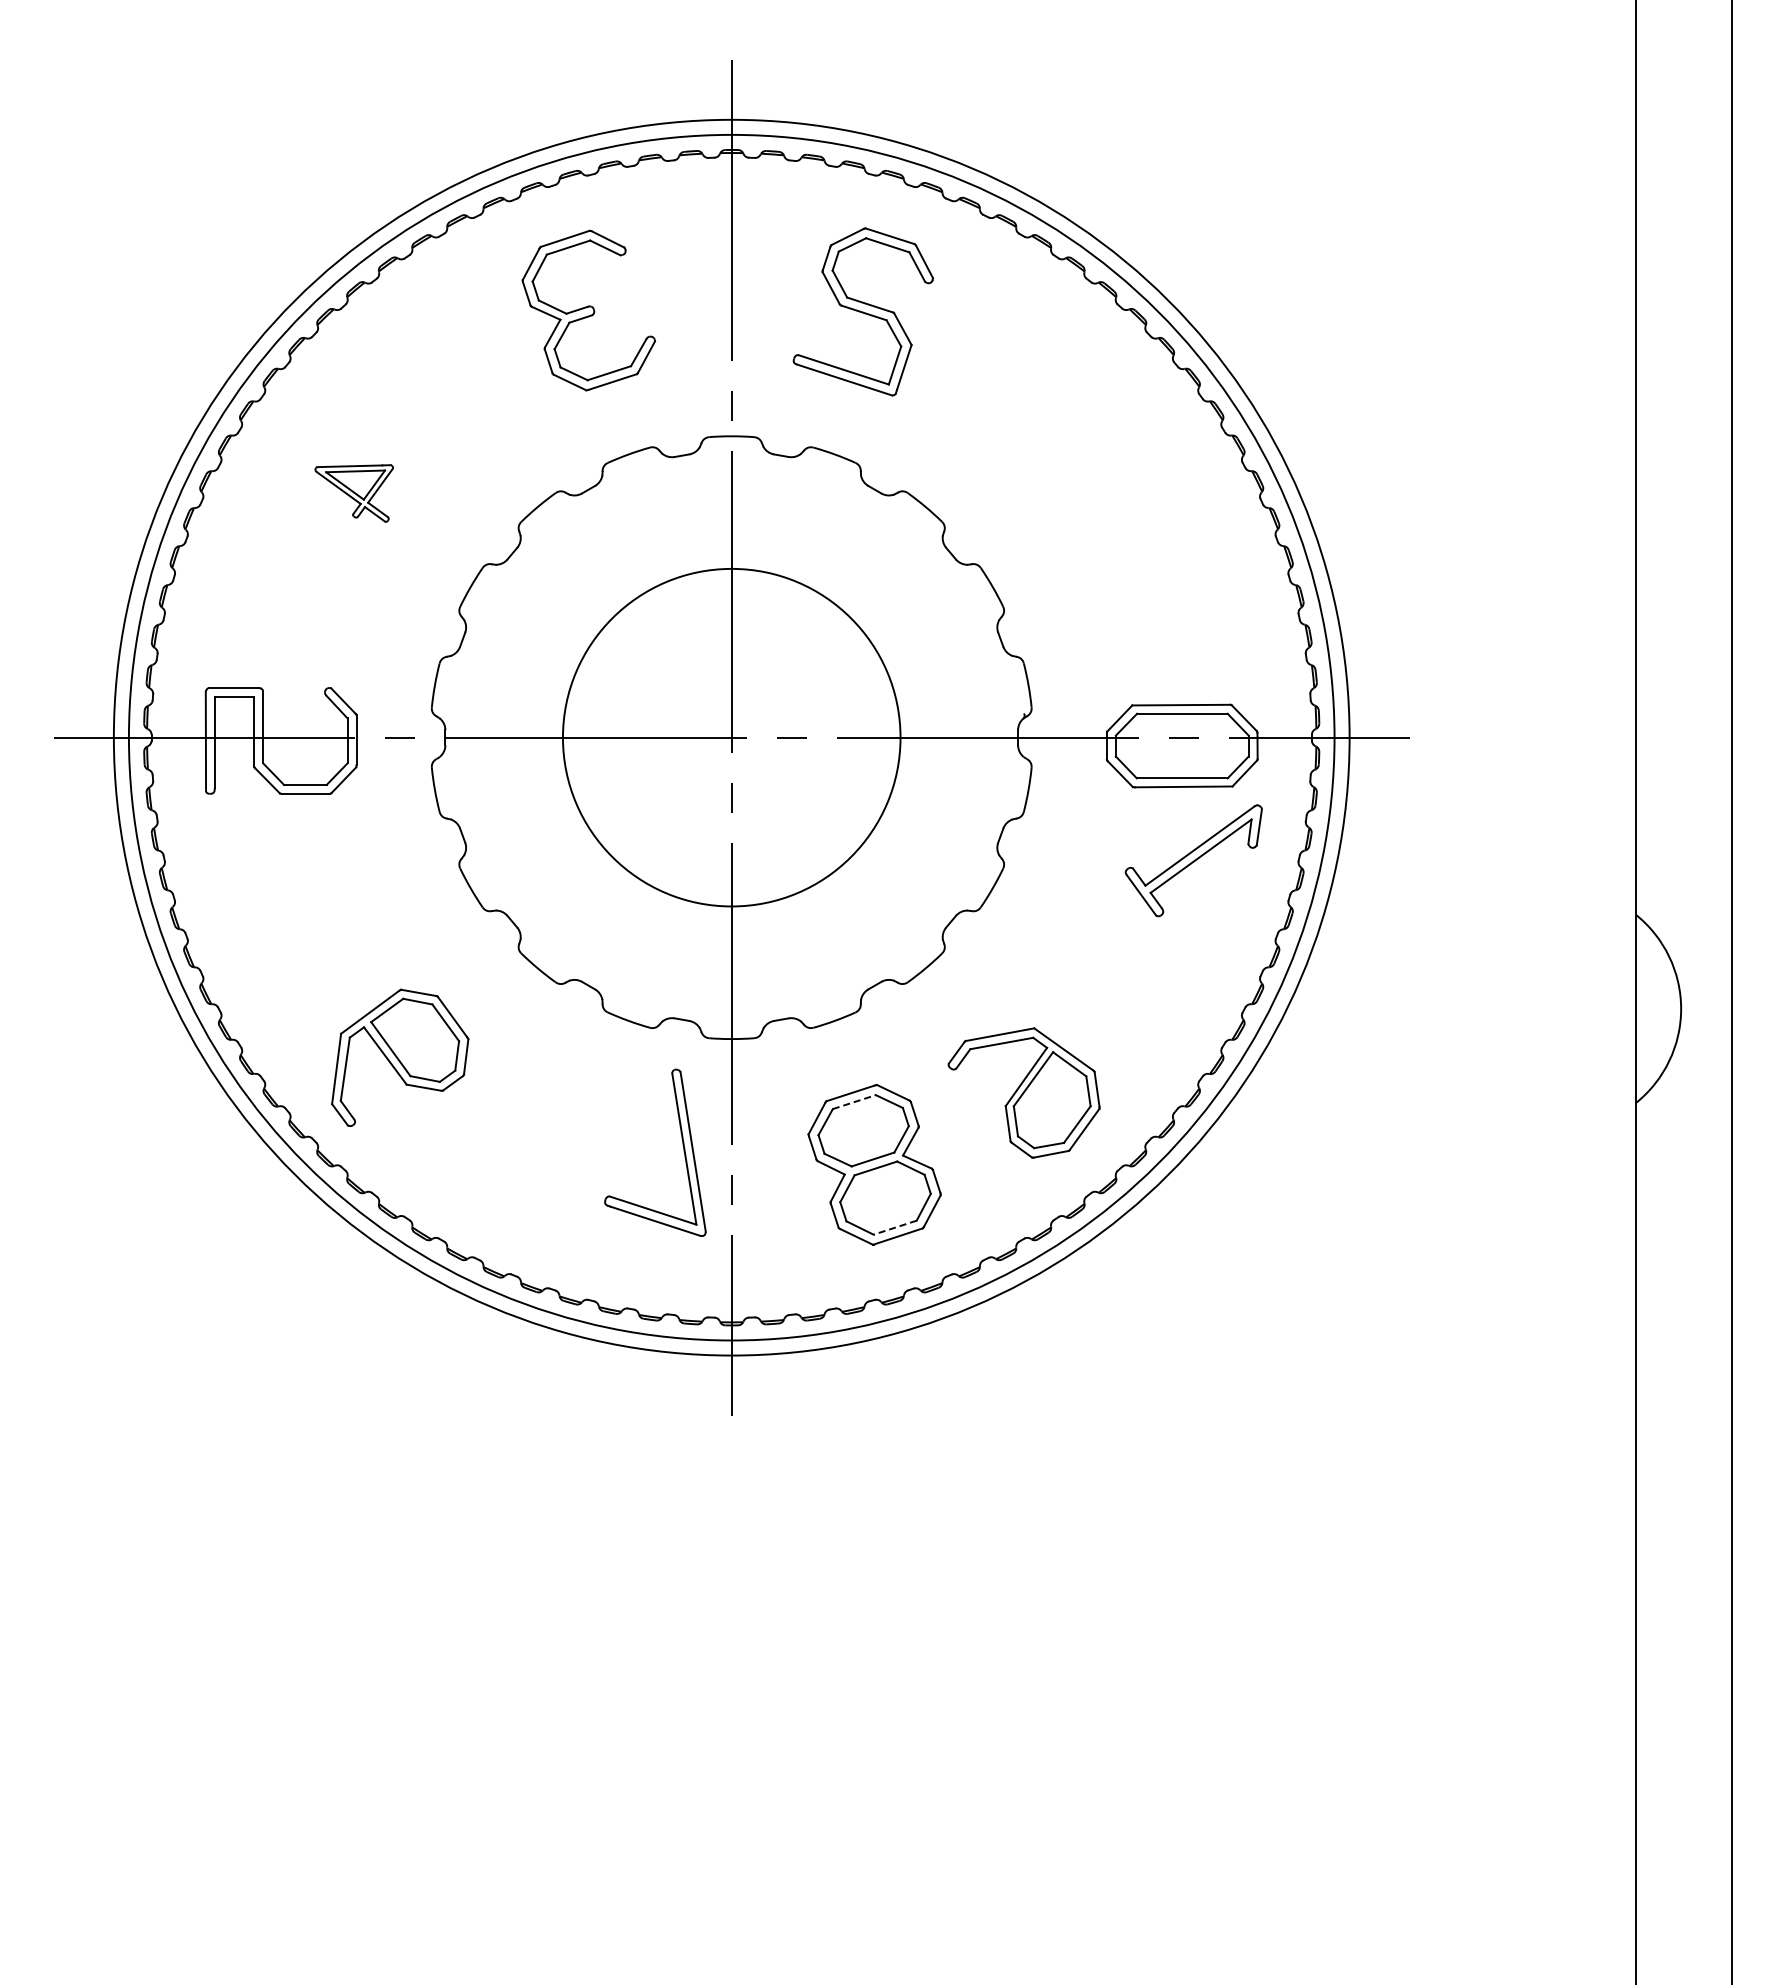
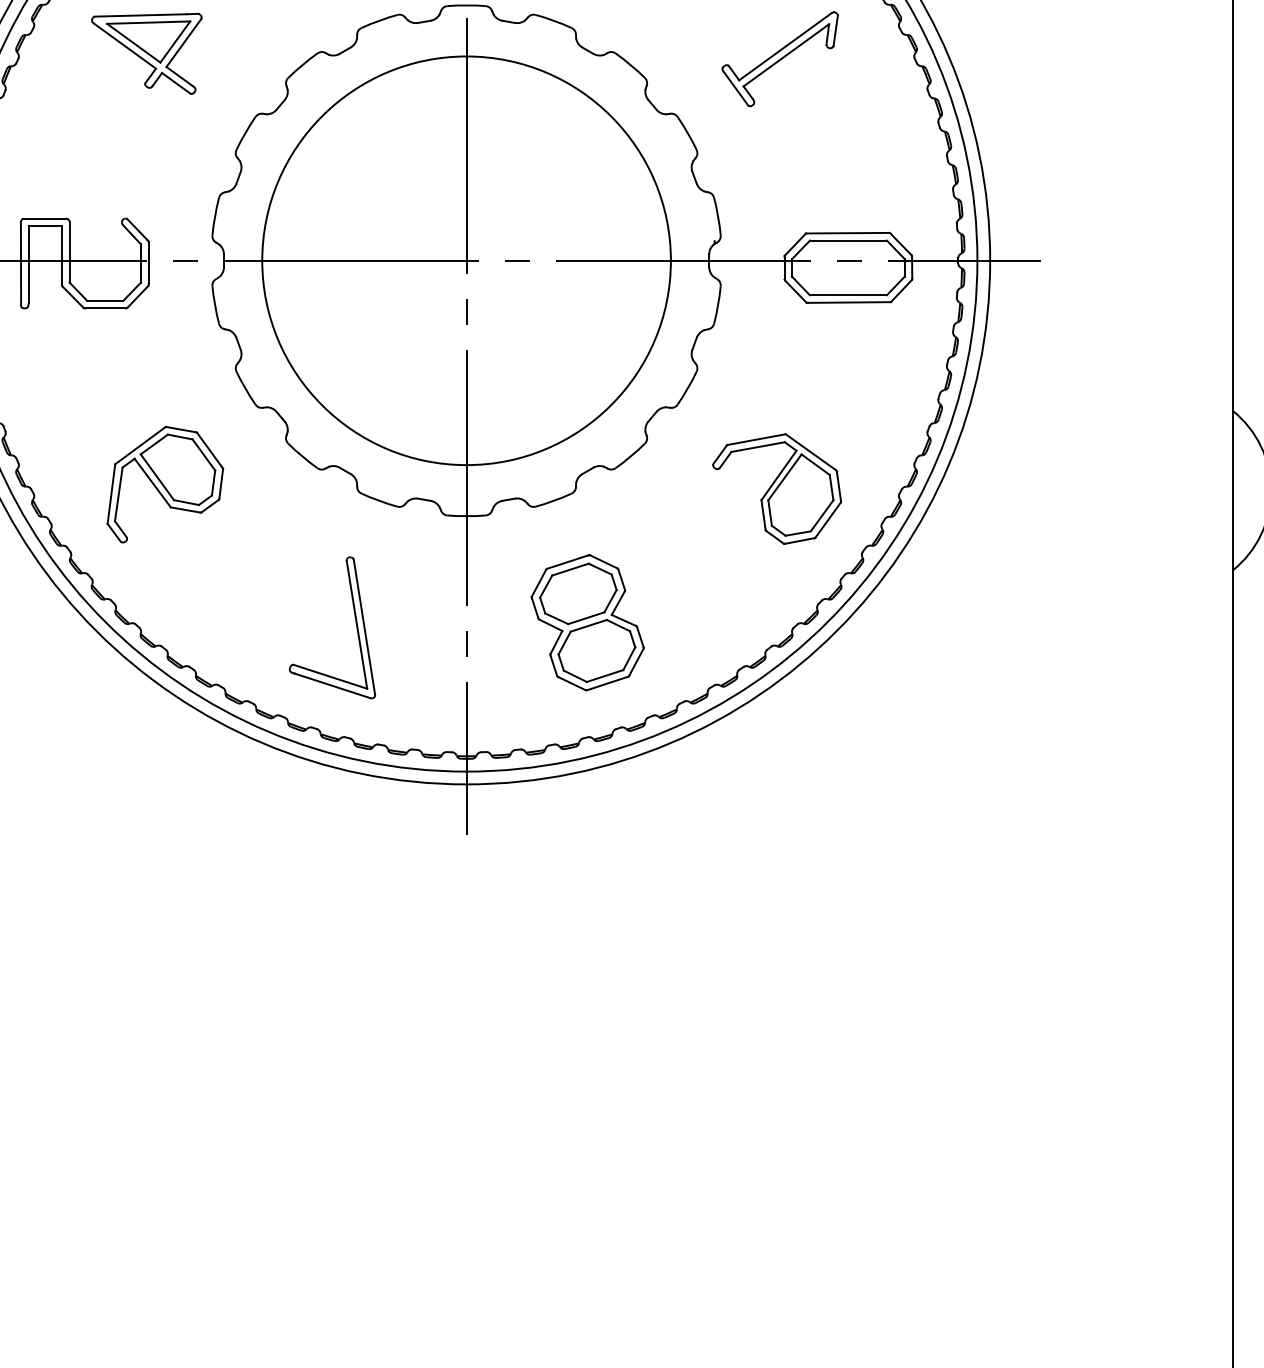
part: (353, 493) -> (146, 53), size x1.67
circle: (731, 737) -> (466, 260), size x1.43
part: (1193, 860) -> (779, 58), moved
part: (400, 1057) -> (165, 484), moved
part: (1023, 1092) -> (776, 488), moved
line: (854, 1102) -> (570, 569), dashed -> solid
part: (682, 1145) -> (355, 621), moved
line: (895, 1227) -> (605, 675), dashed -> solid

